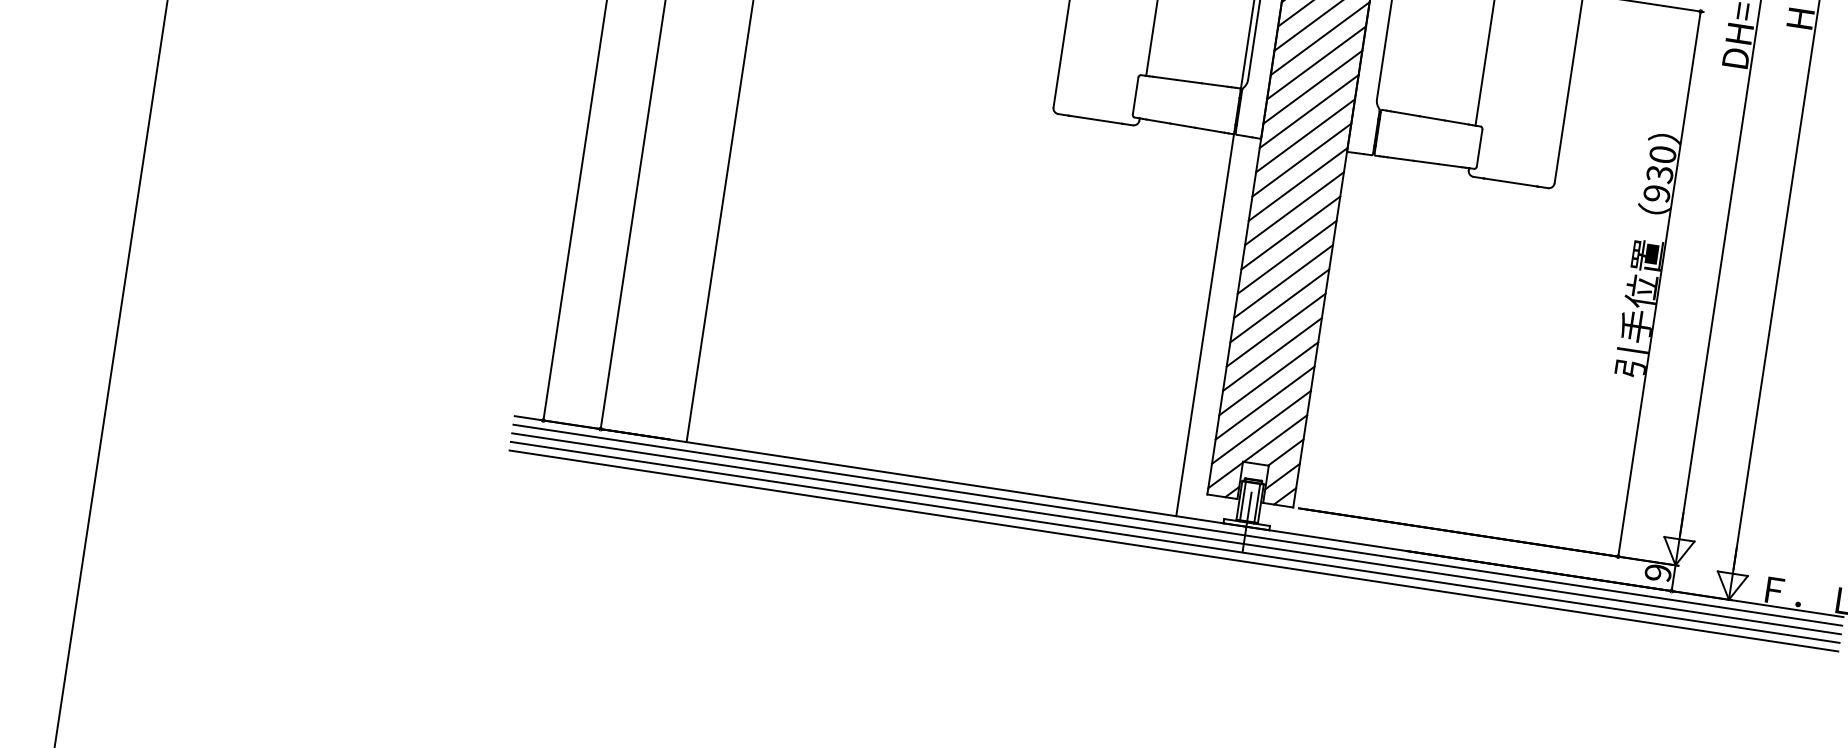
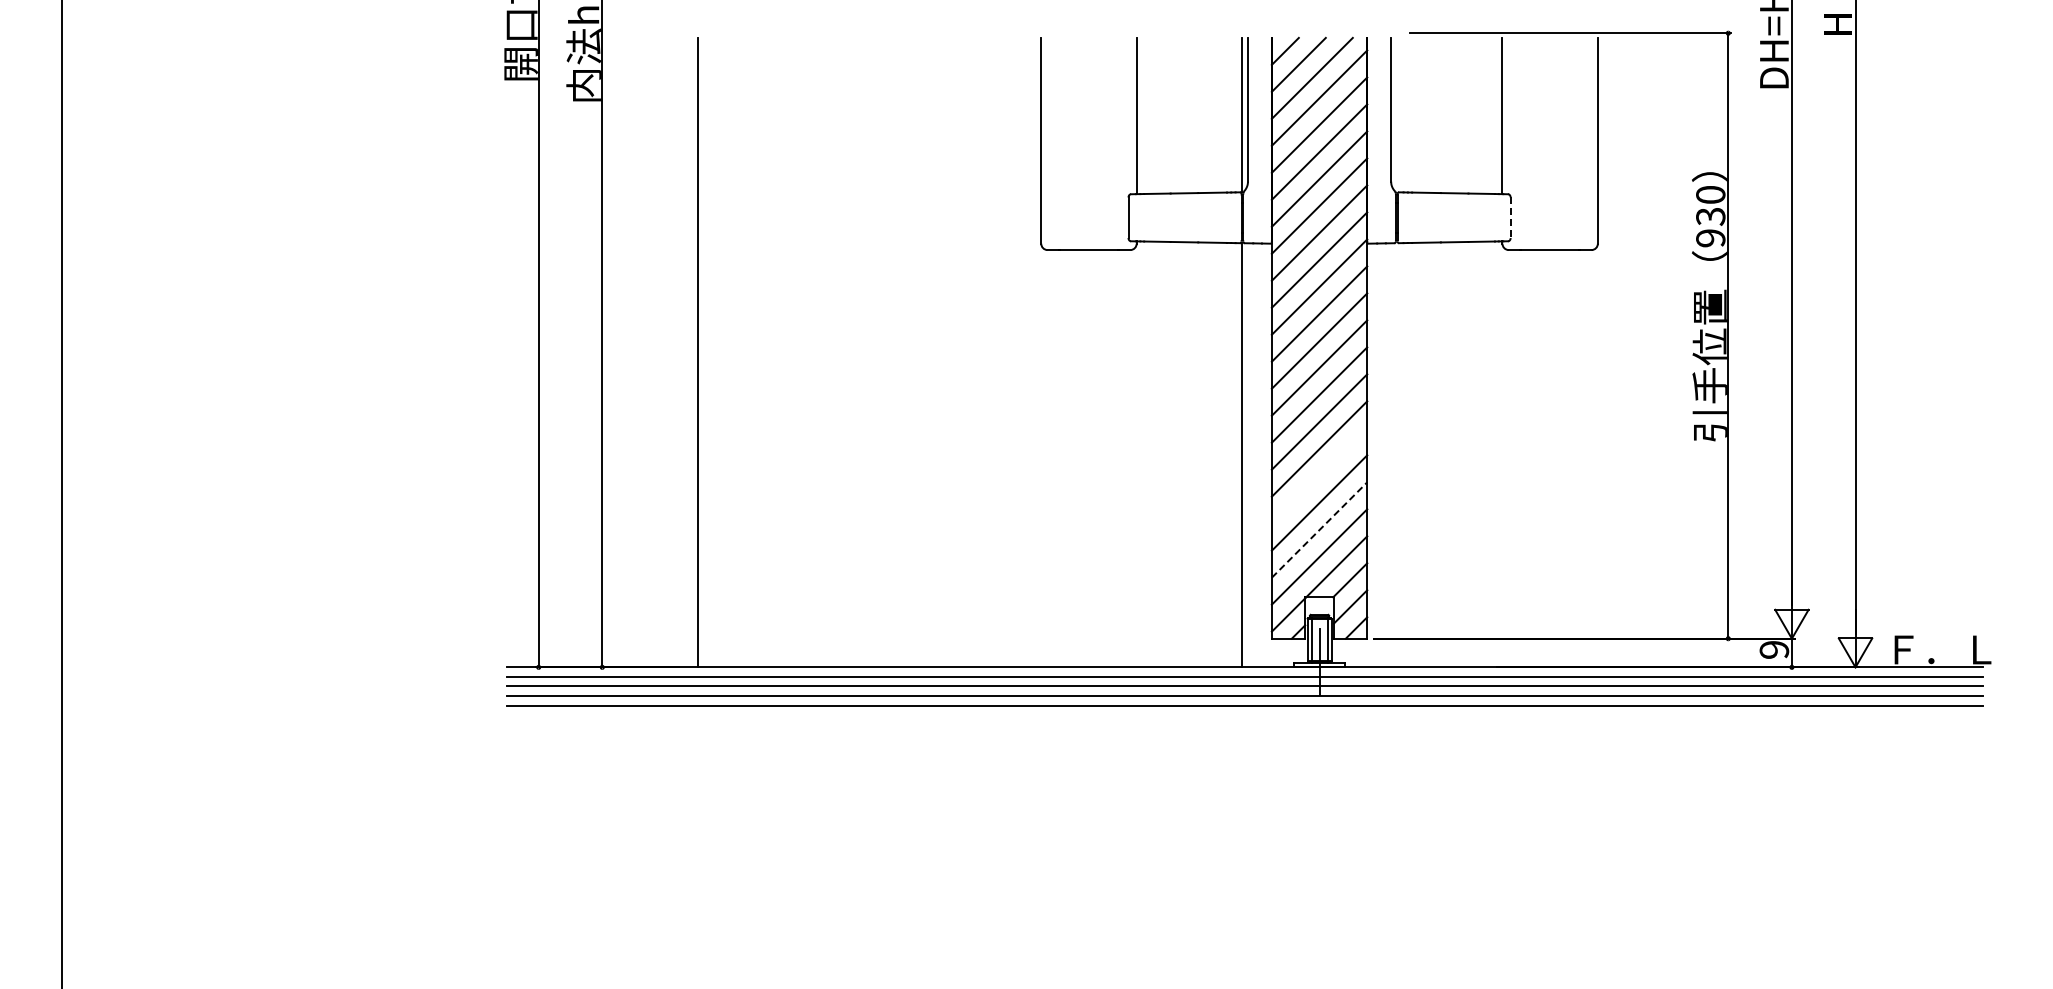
line: (1479, 148) -> (1510, 218), solid -> dashed
line: (1272, 354) -> (1319, 475), removed
line: (1265, 402) -> (1319, 529), solid -> dashed

